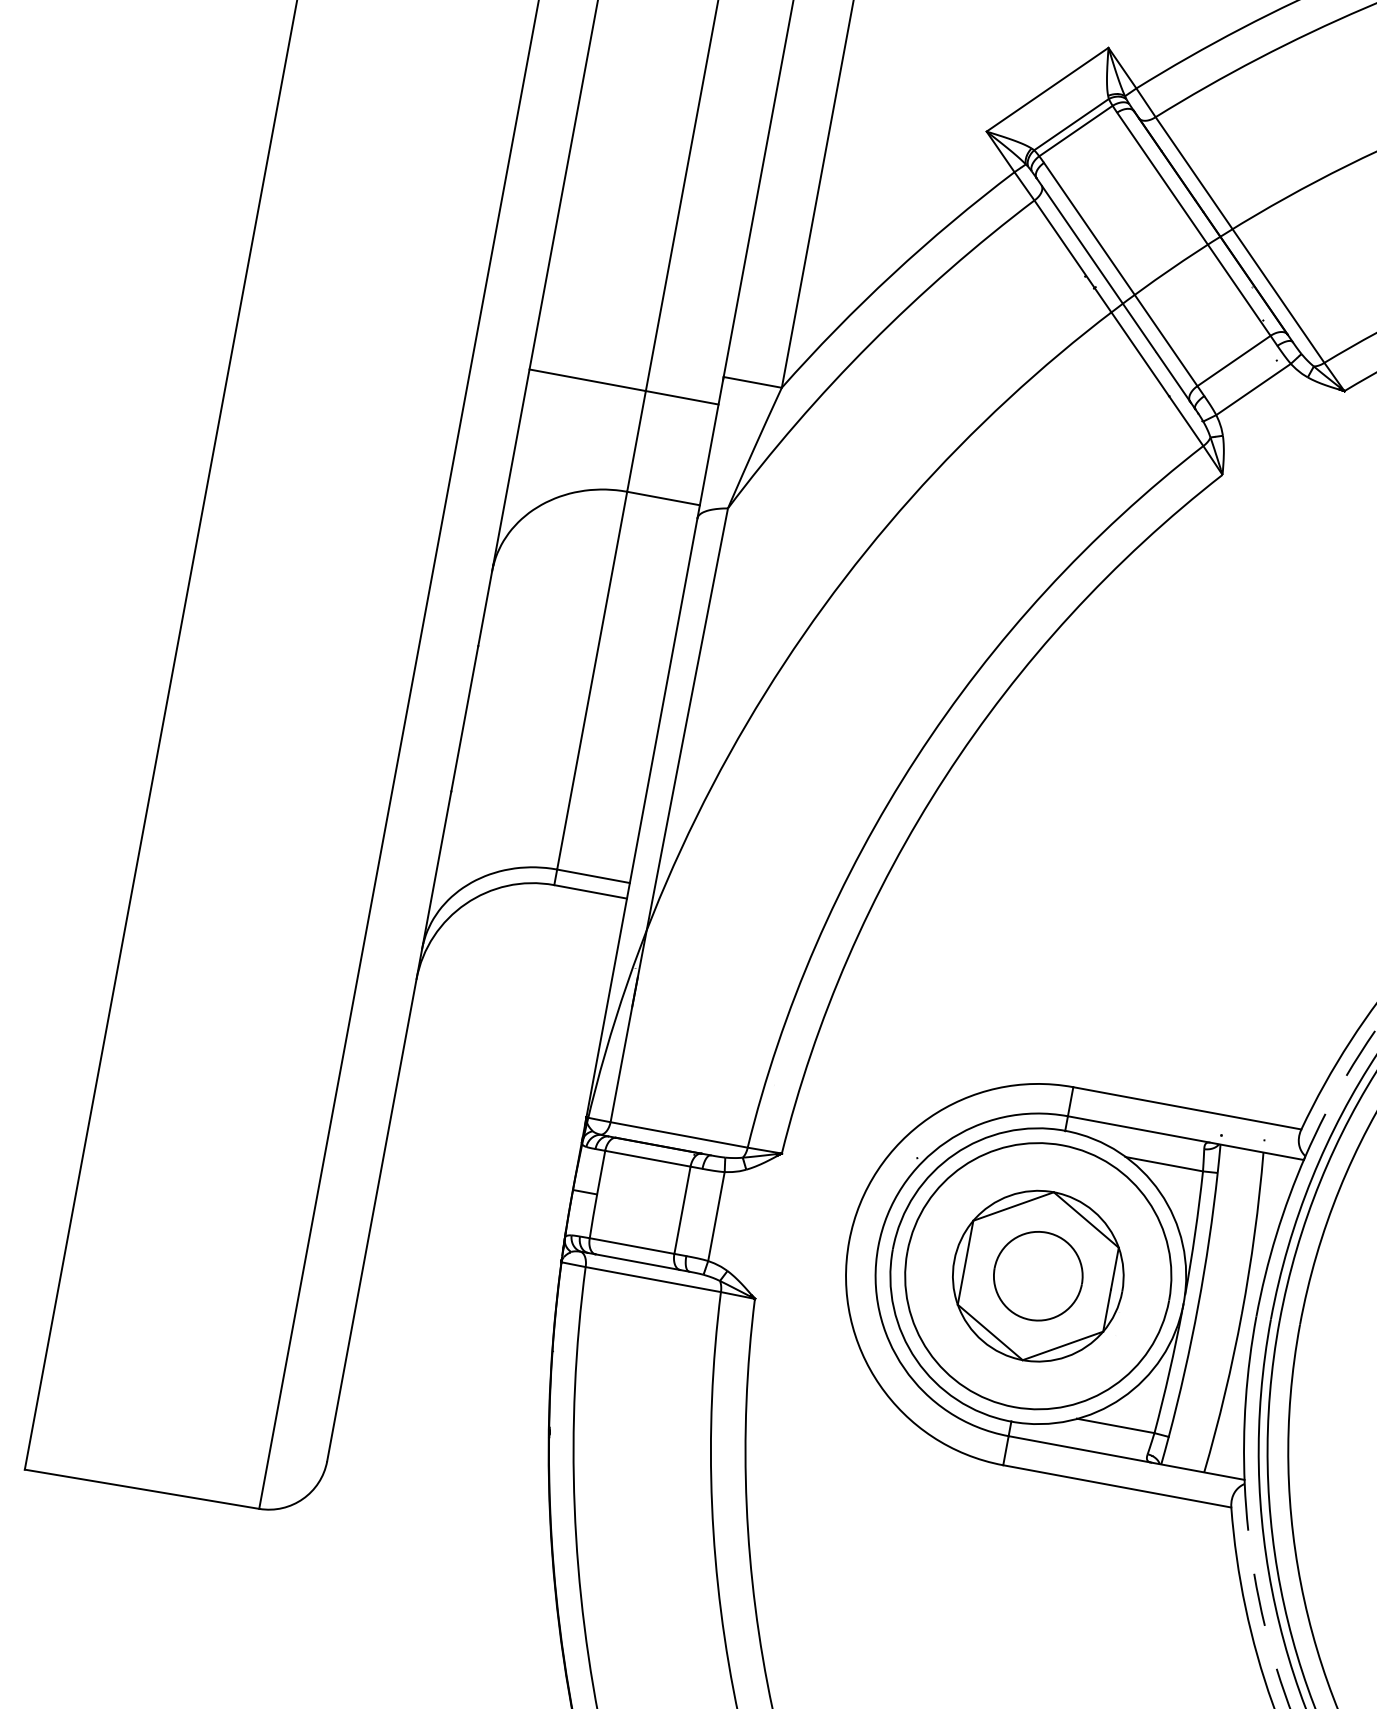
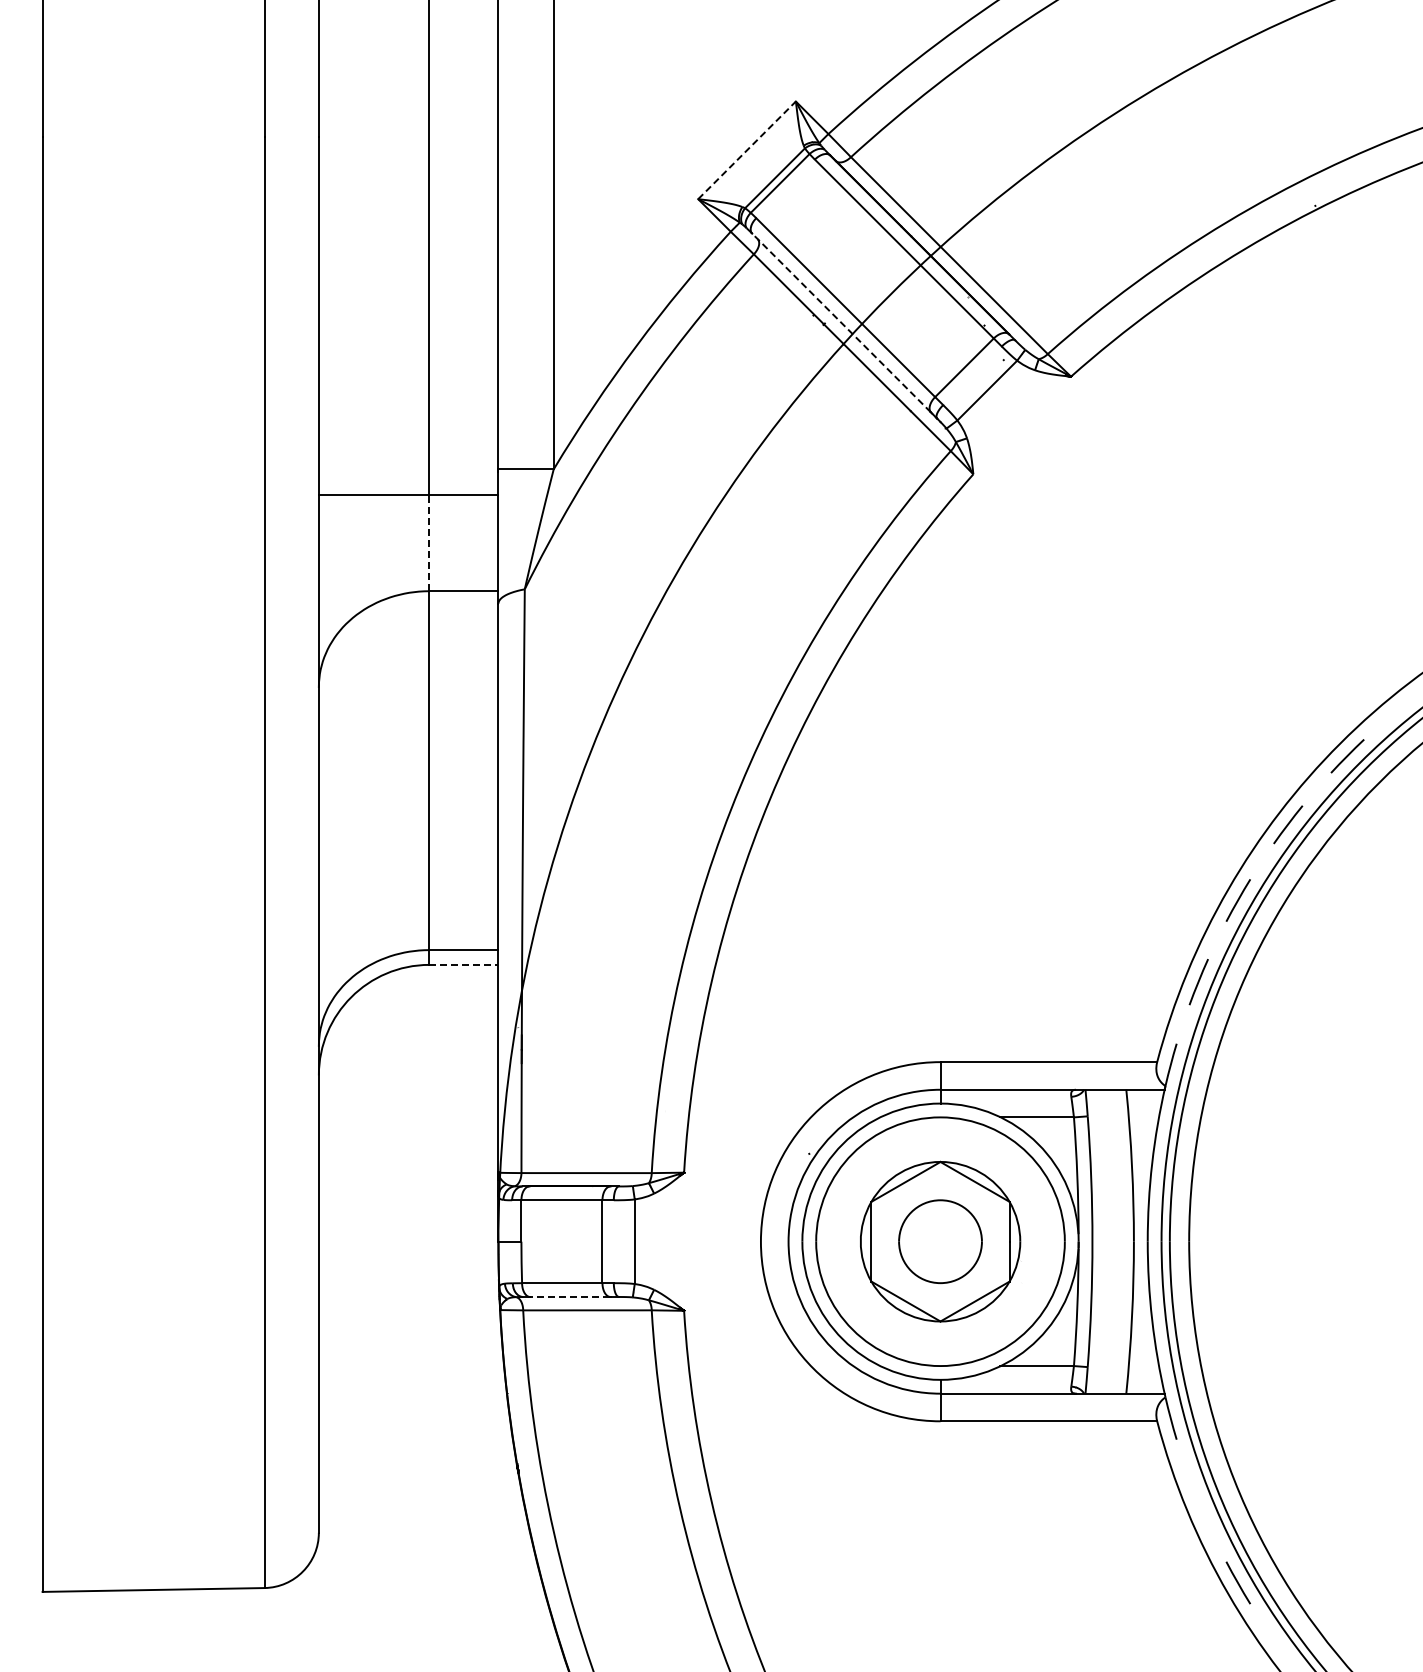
line: (1048, 89) -> (747, 150), solid -> dashed
line: (1113, 289) -> (841, 322), solid -> dashed
line: (636, 441) -> (429, 543), solid -> dashed
line: (590, 891) -> (463, 964), solid -> dashed
line: (637, 1261) -> (569, 1296), solid -> dashed
line: (1259, 1599) -> (1198, 1501), removed

